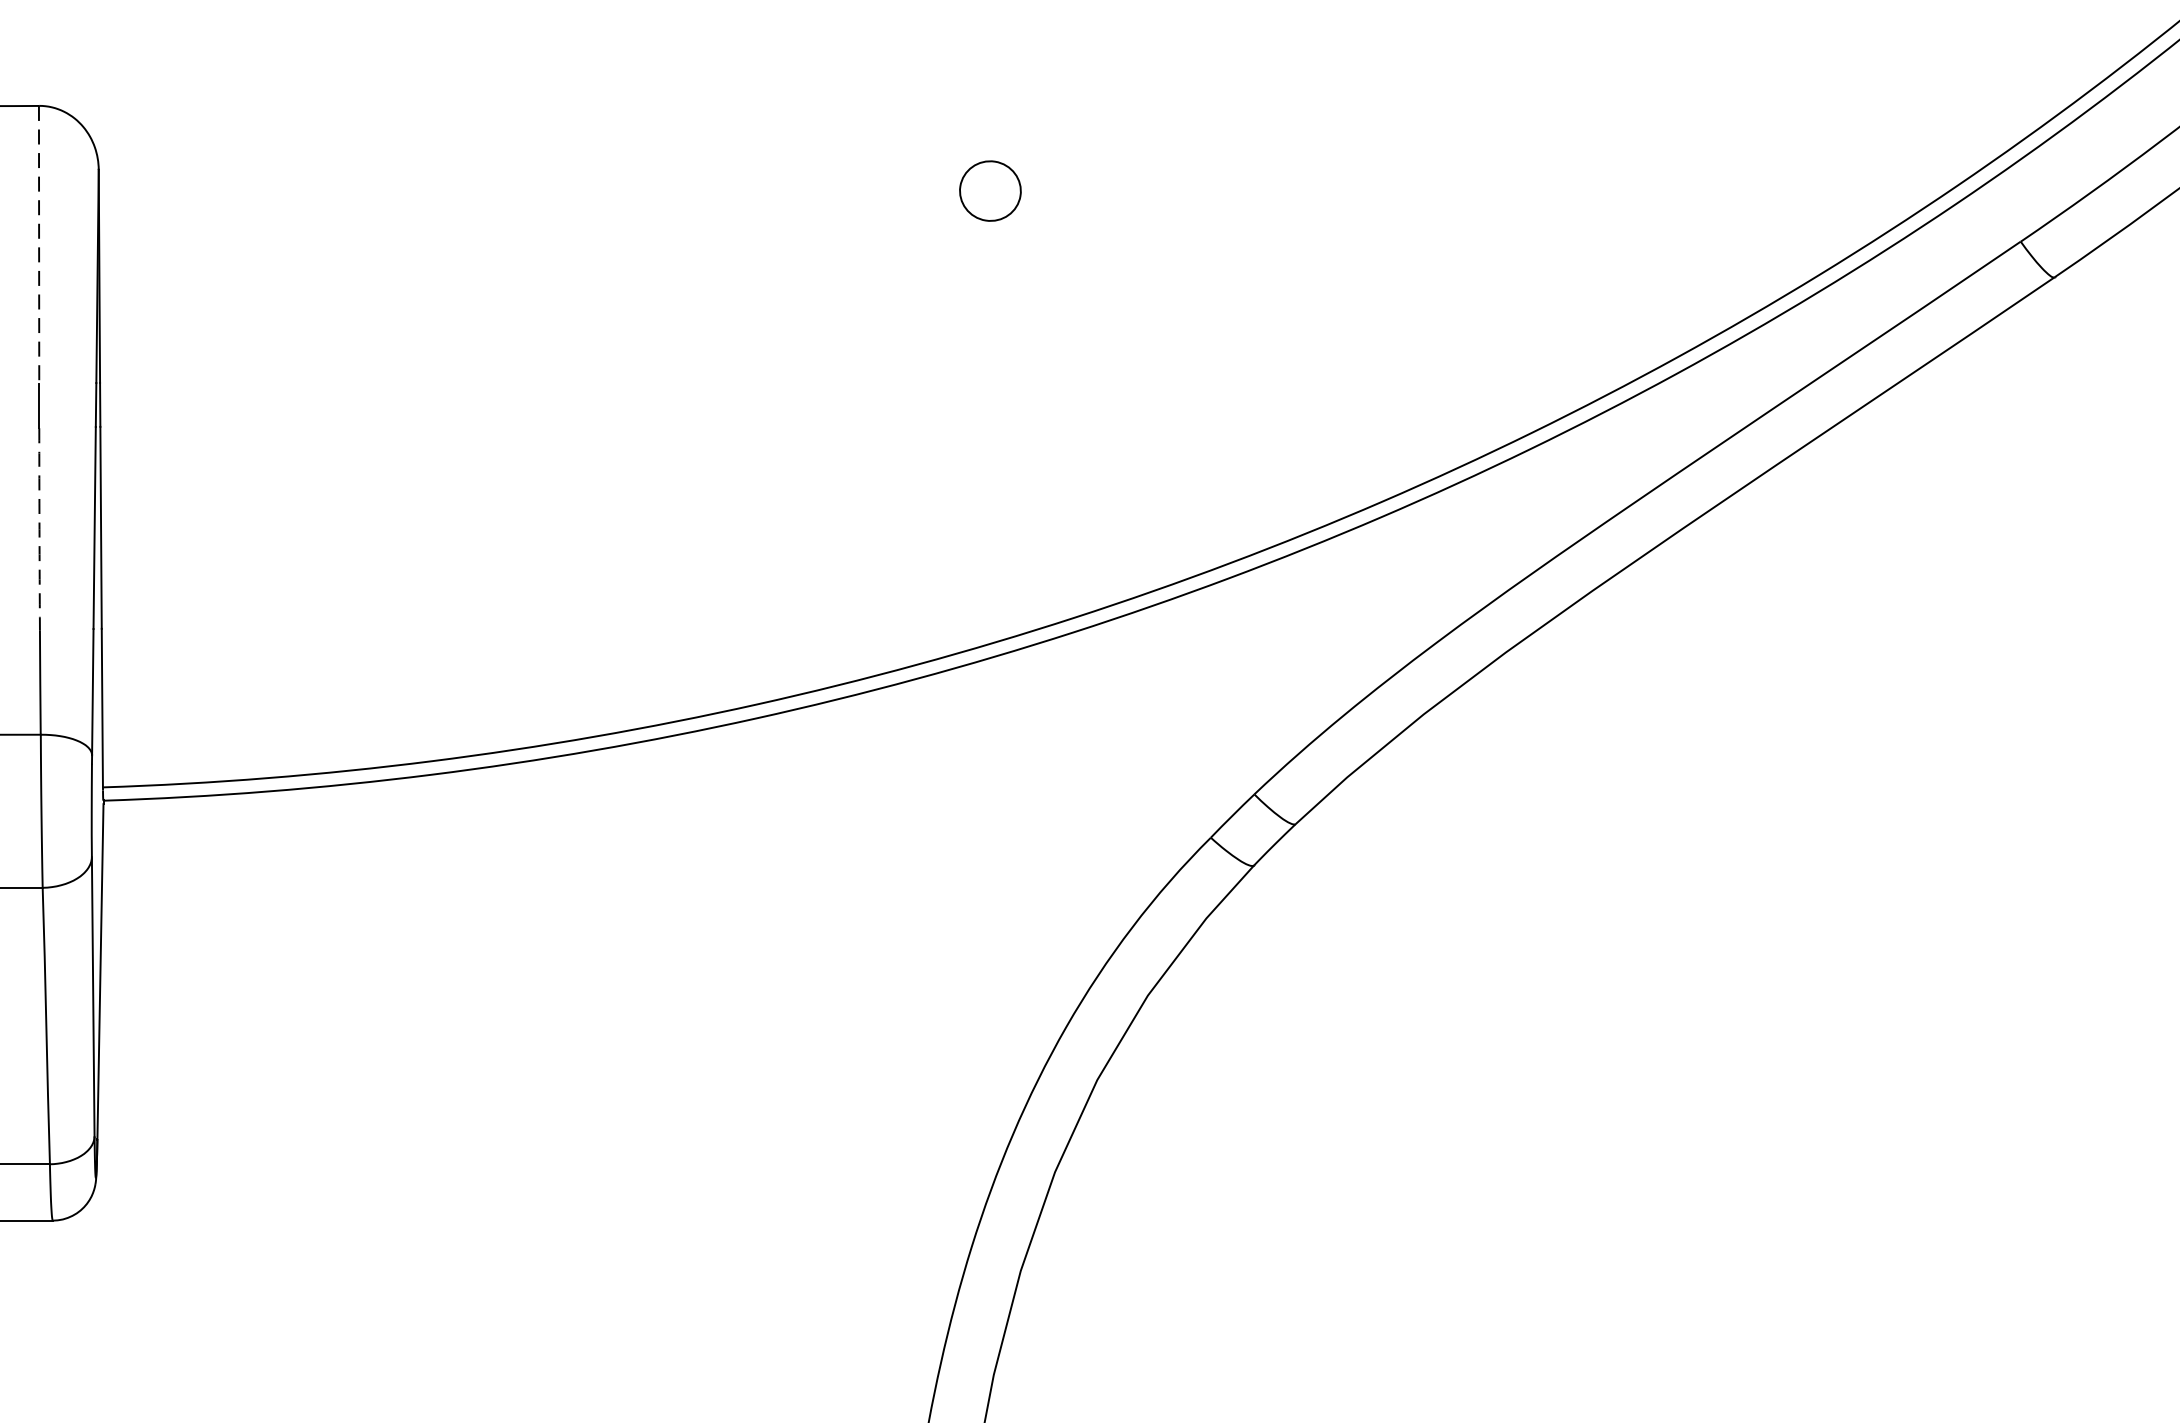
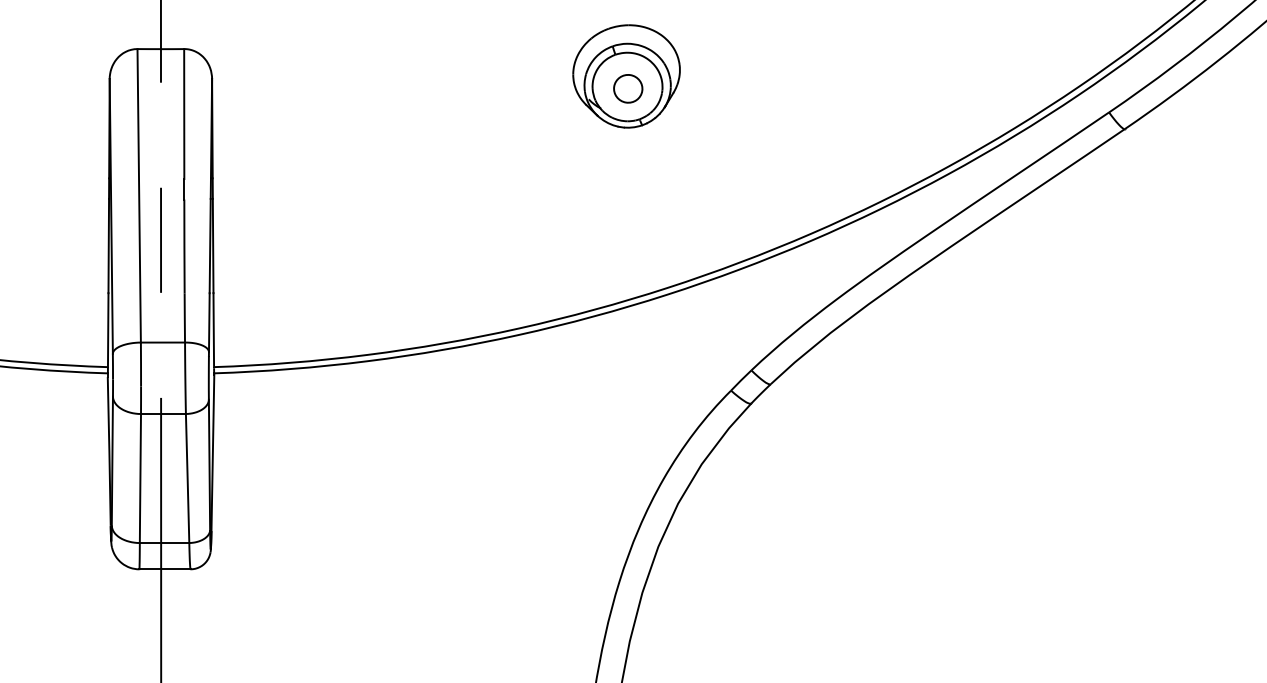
part: (986, 164) -> (626, 76), added
line: (39, 246) -> (184, 114), dashed -> solid
arc: (39, 528) -> (184, 246), dashed -> solid

